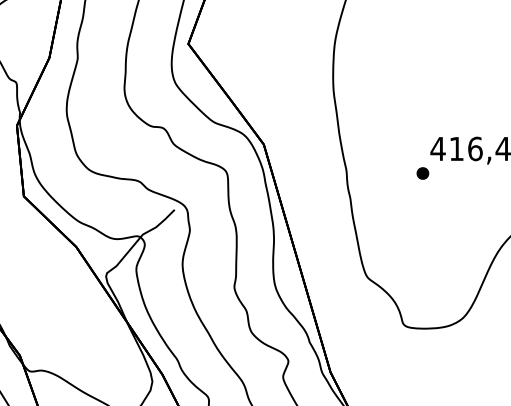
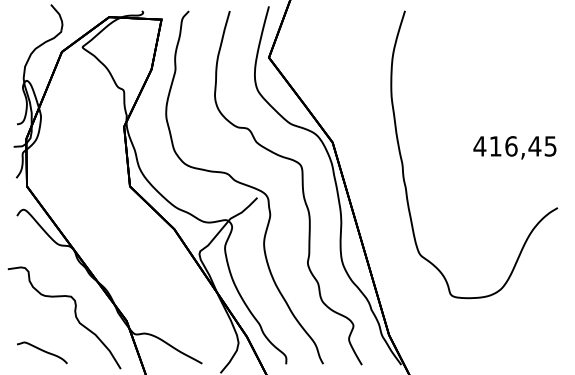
part: (422, 172) -> (466, 166), removed

